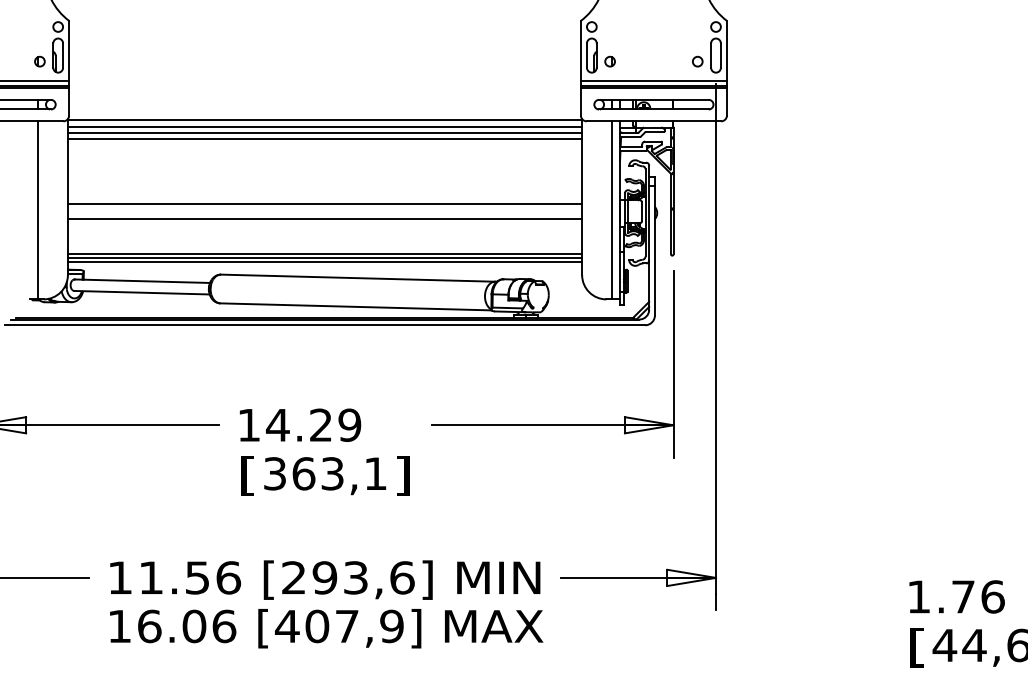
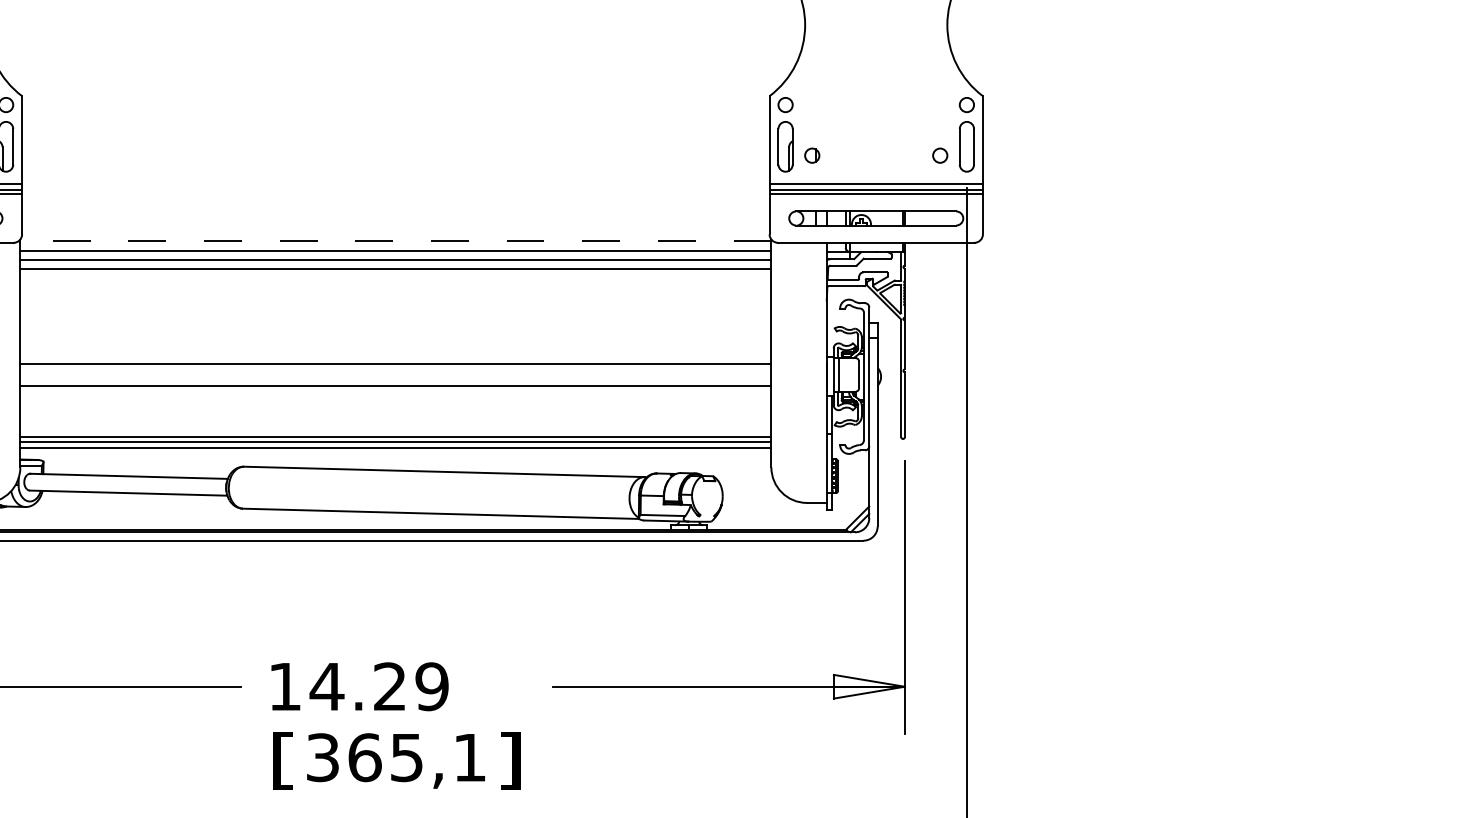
line: (324, 120) -> (395, 241), solid -> dashed
line: (612, 210) -> (815, 373), removed
text: (332, 473) -> (406, 757), 363,1 -> 365,1

